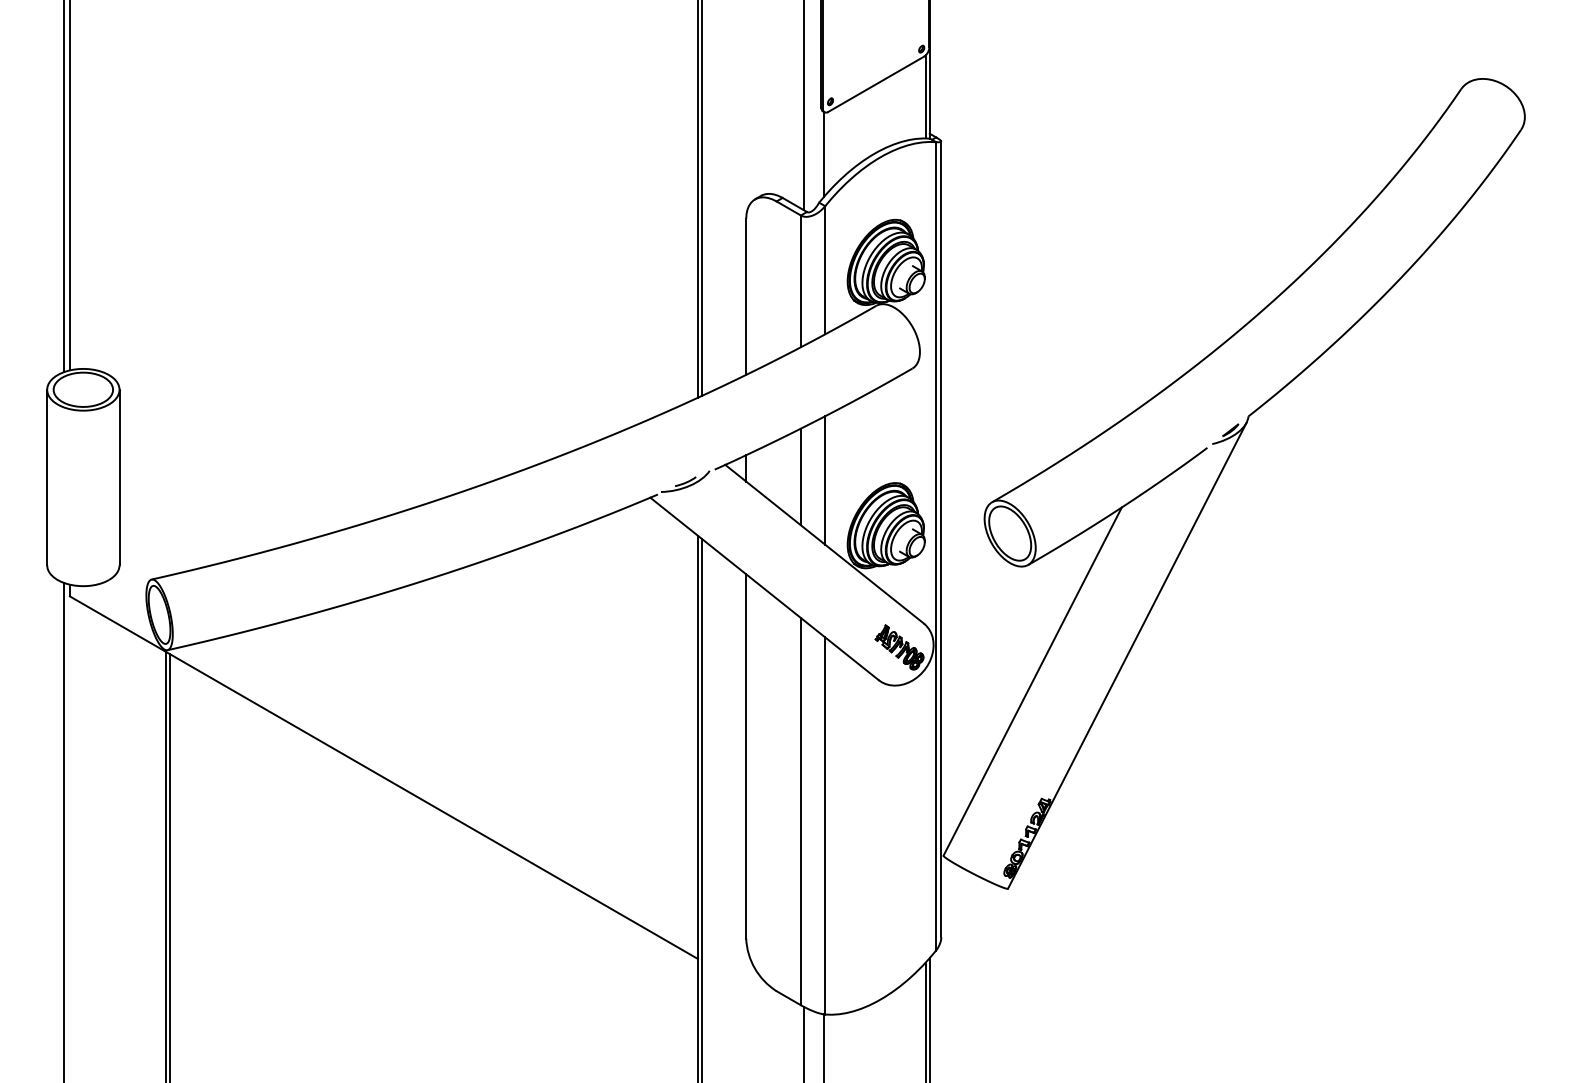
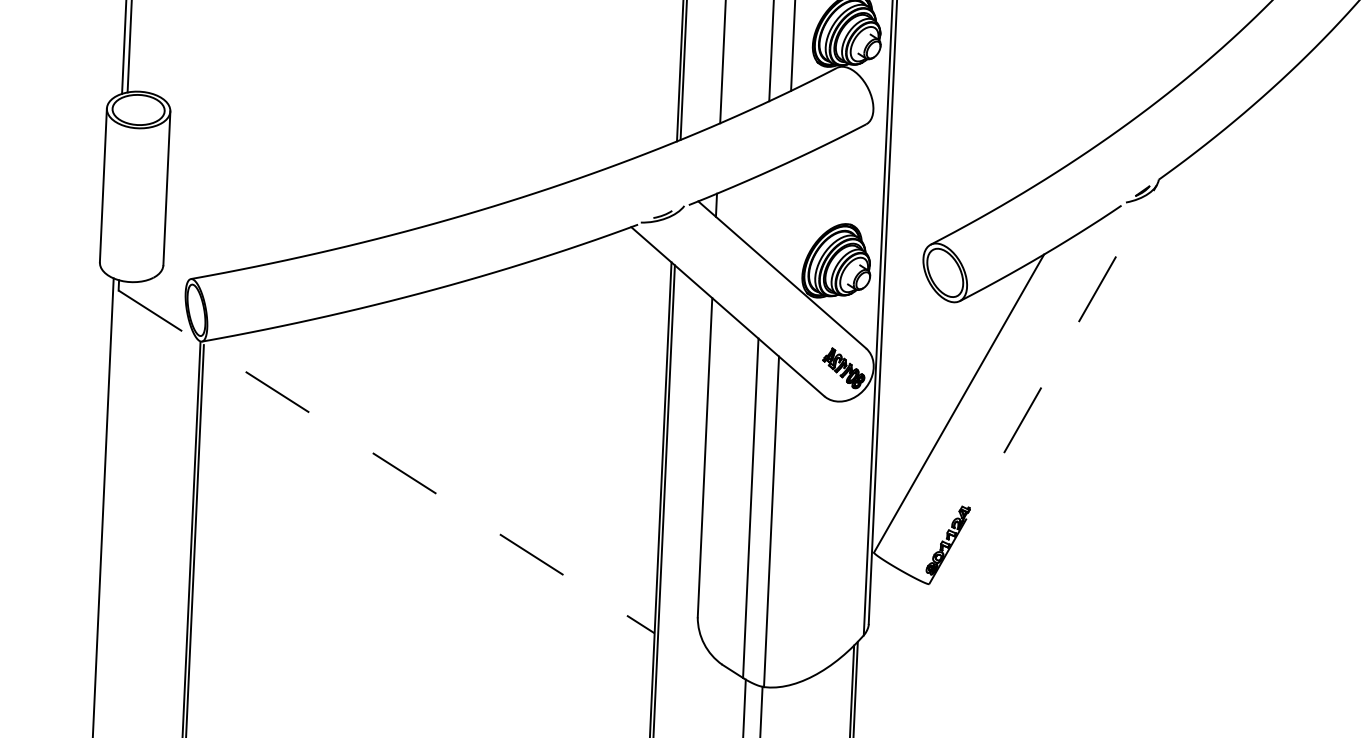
line: (800, 476) -> (763, 214), removed
line: (825, 480) -> (785, 219), removed
line: (1127, 655) -> (1043, 384), solid -> dashed
line: (383, 777) -> (386, 461), solid -> dashed

